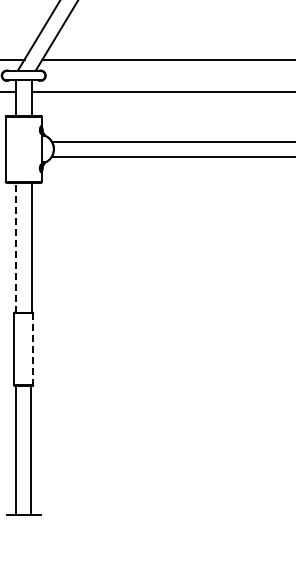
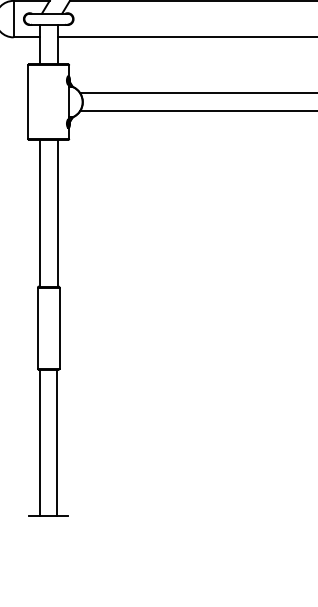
line: (15, 247) -> (39, 213), dashed -> solid
line: (33, 349) -> (59, 328), dashed -> solid

